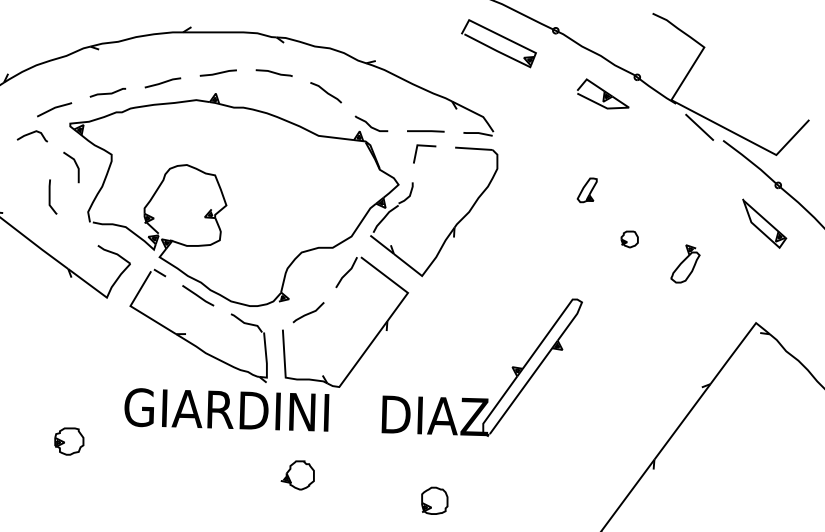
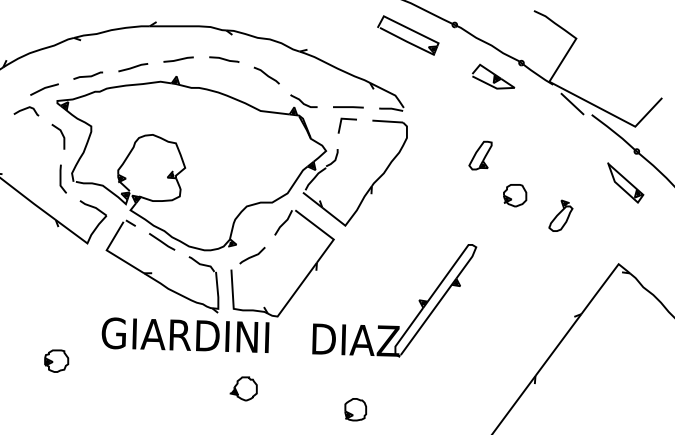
part: (587, 190) -> (480, 155), size x1.43
curve: (50, 196) -> (61, 178), moved
part: (629, 239) -> (515, 195), size x1.67

